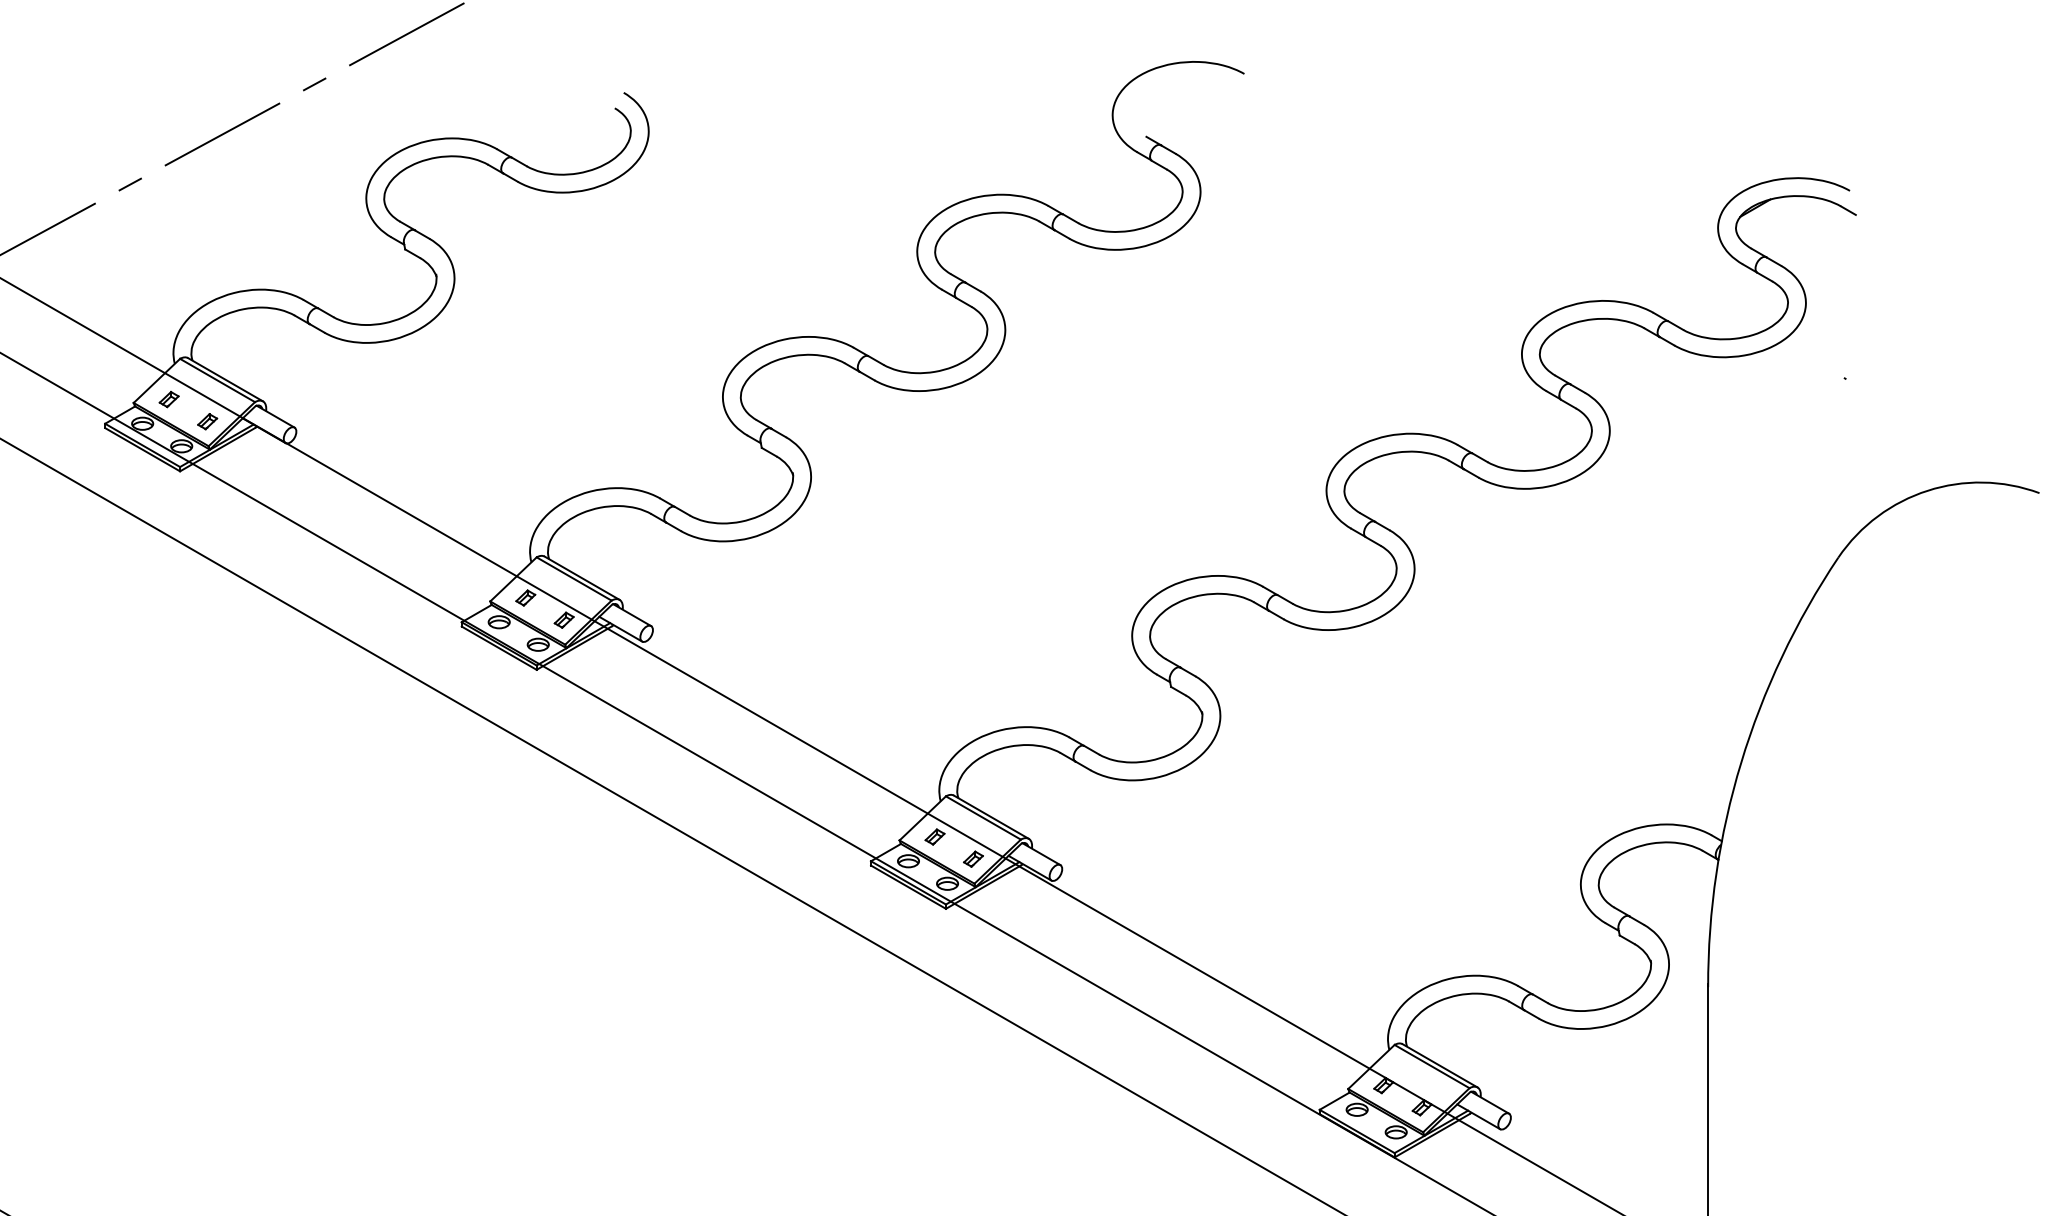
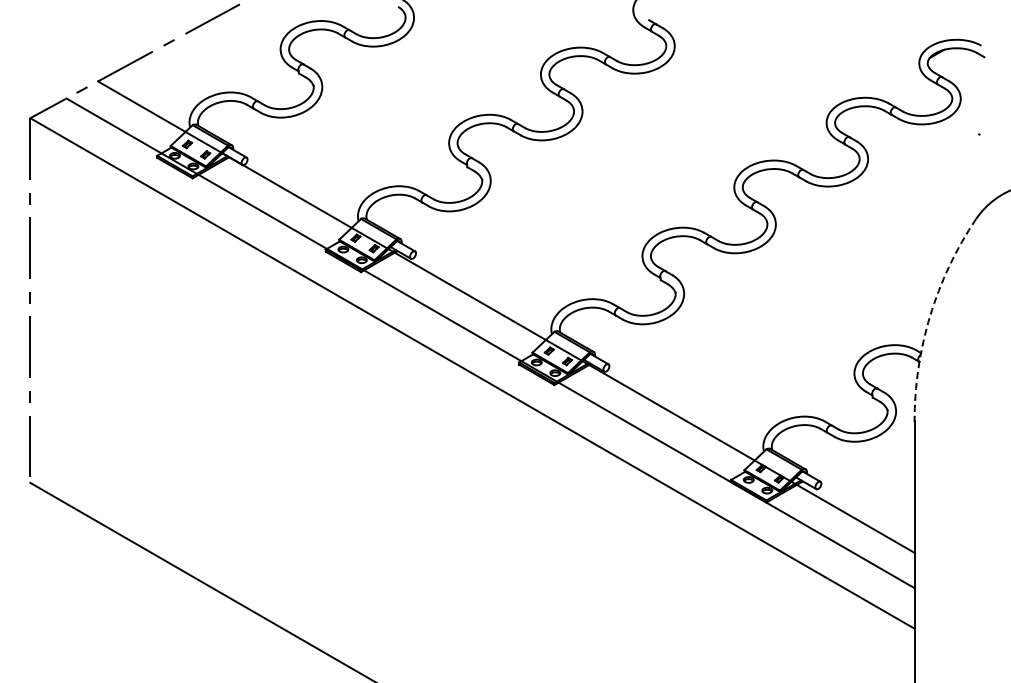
arc: (1741, 761) -> (930, 315), solid -> dashed

